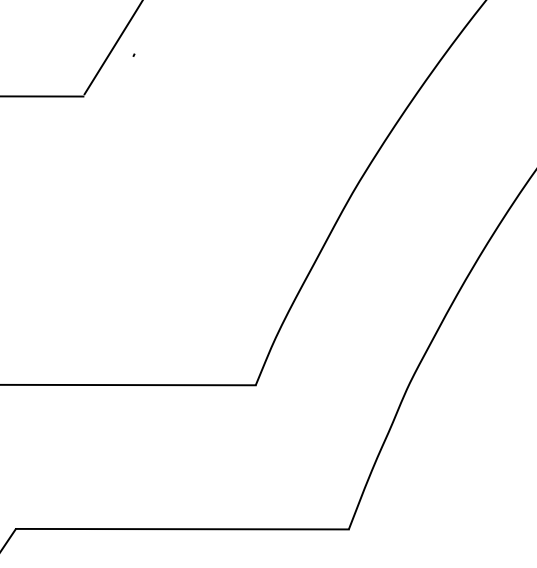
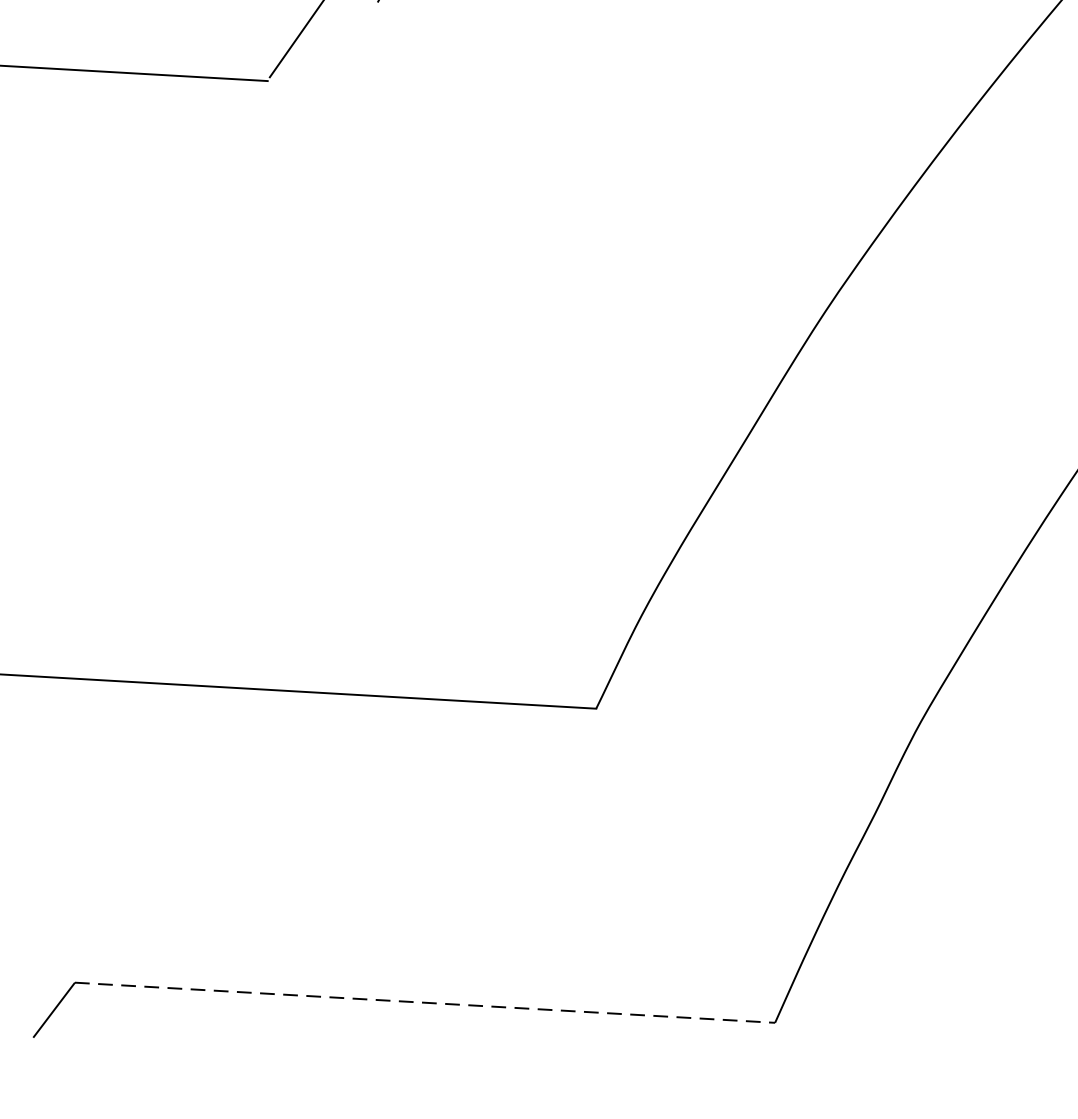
line: (182, 529) -> (425, 1003), solid -> dashed

